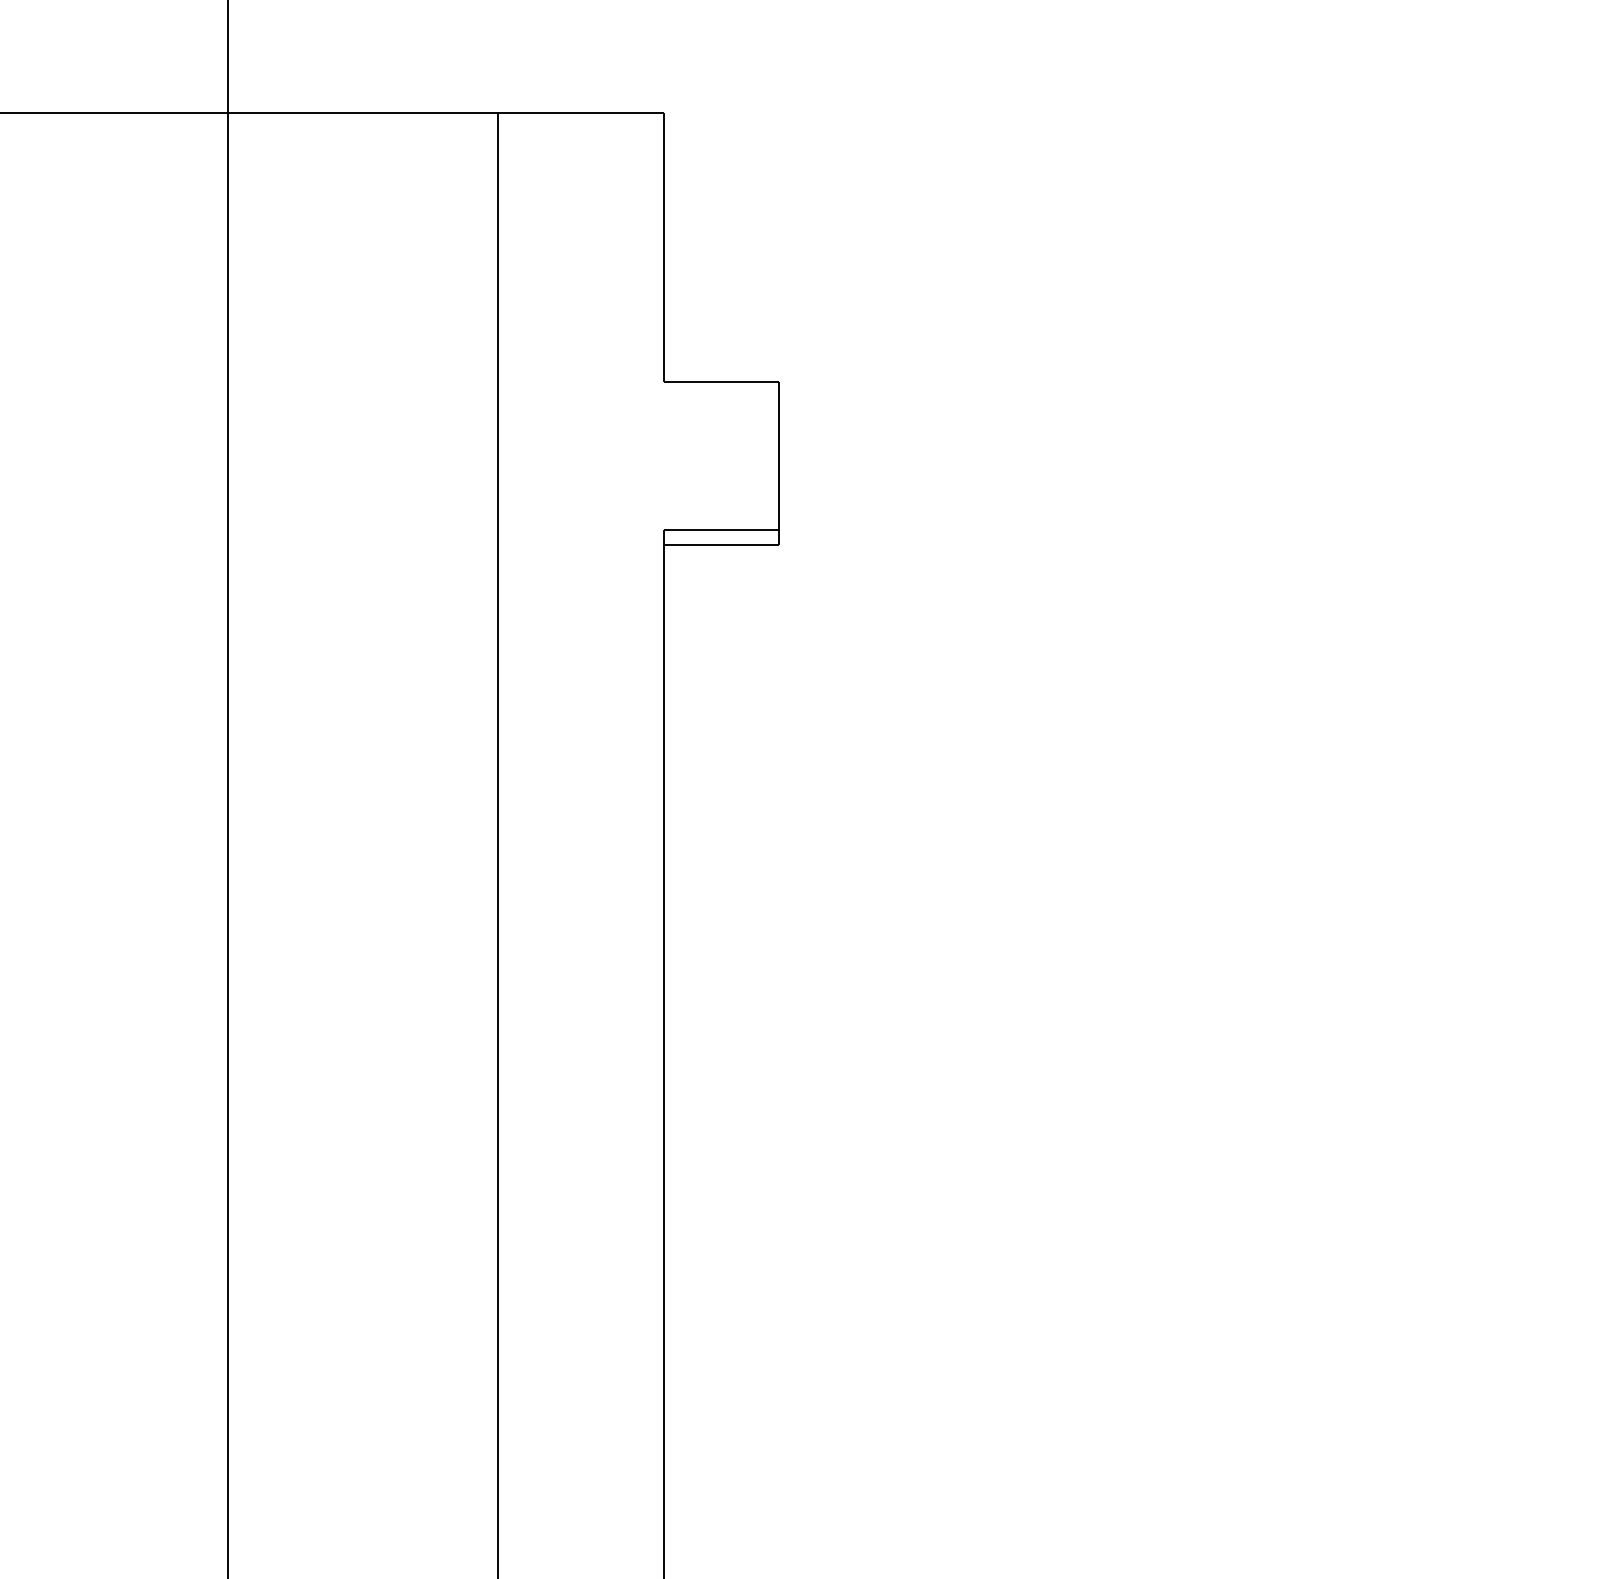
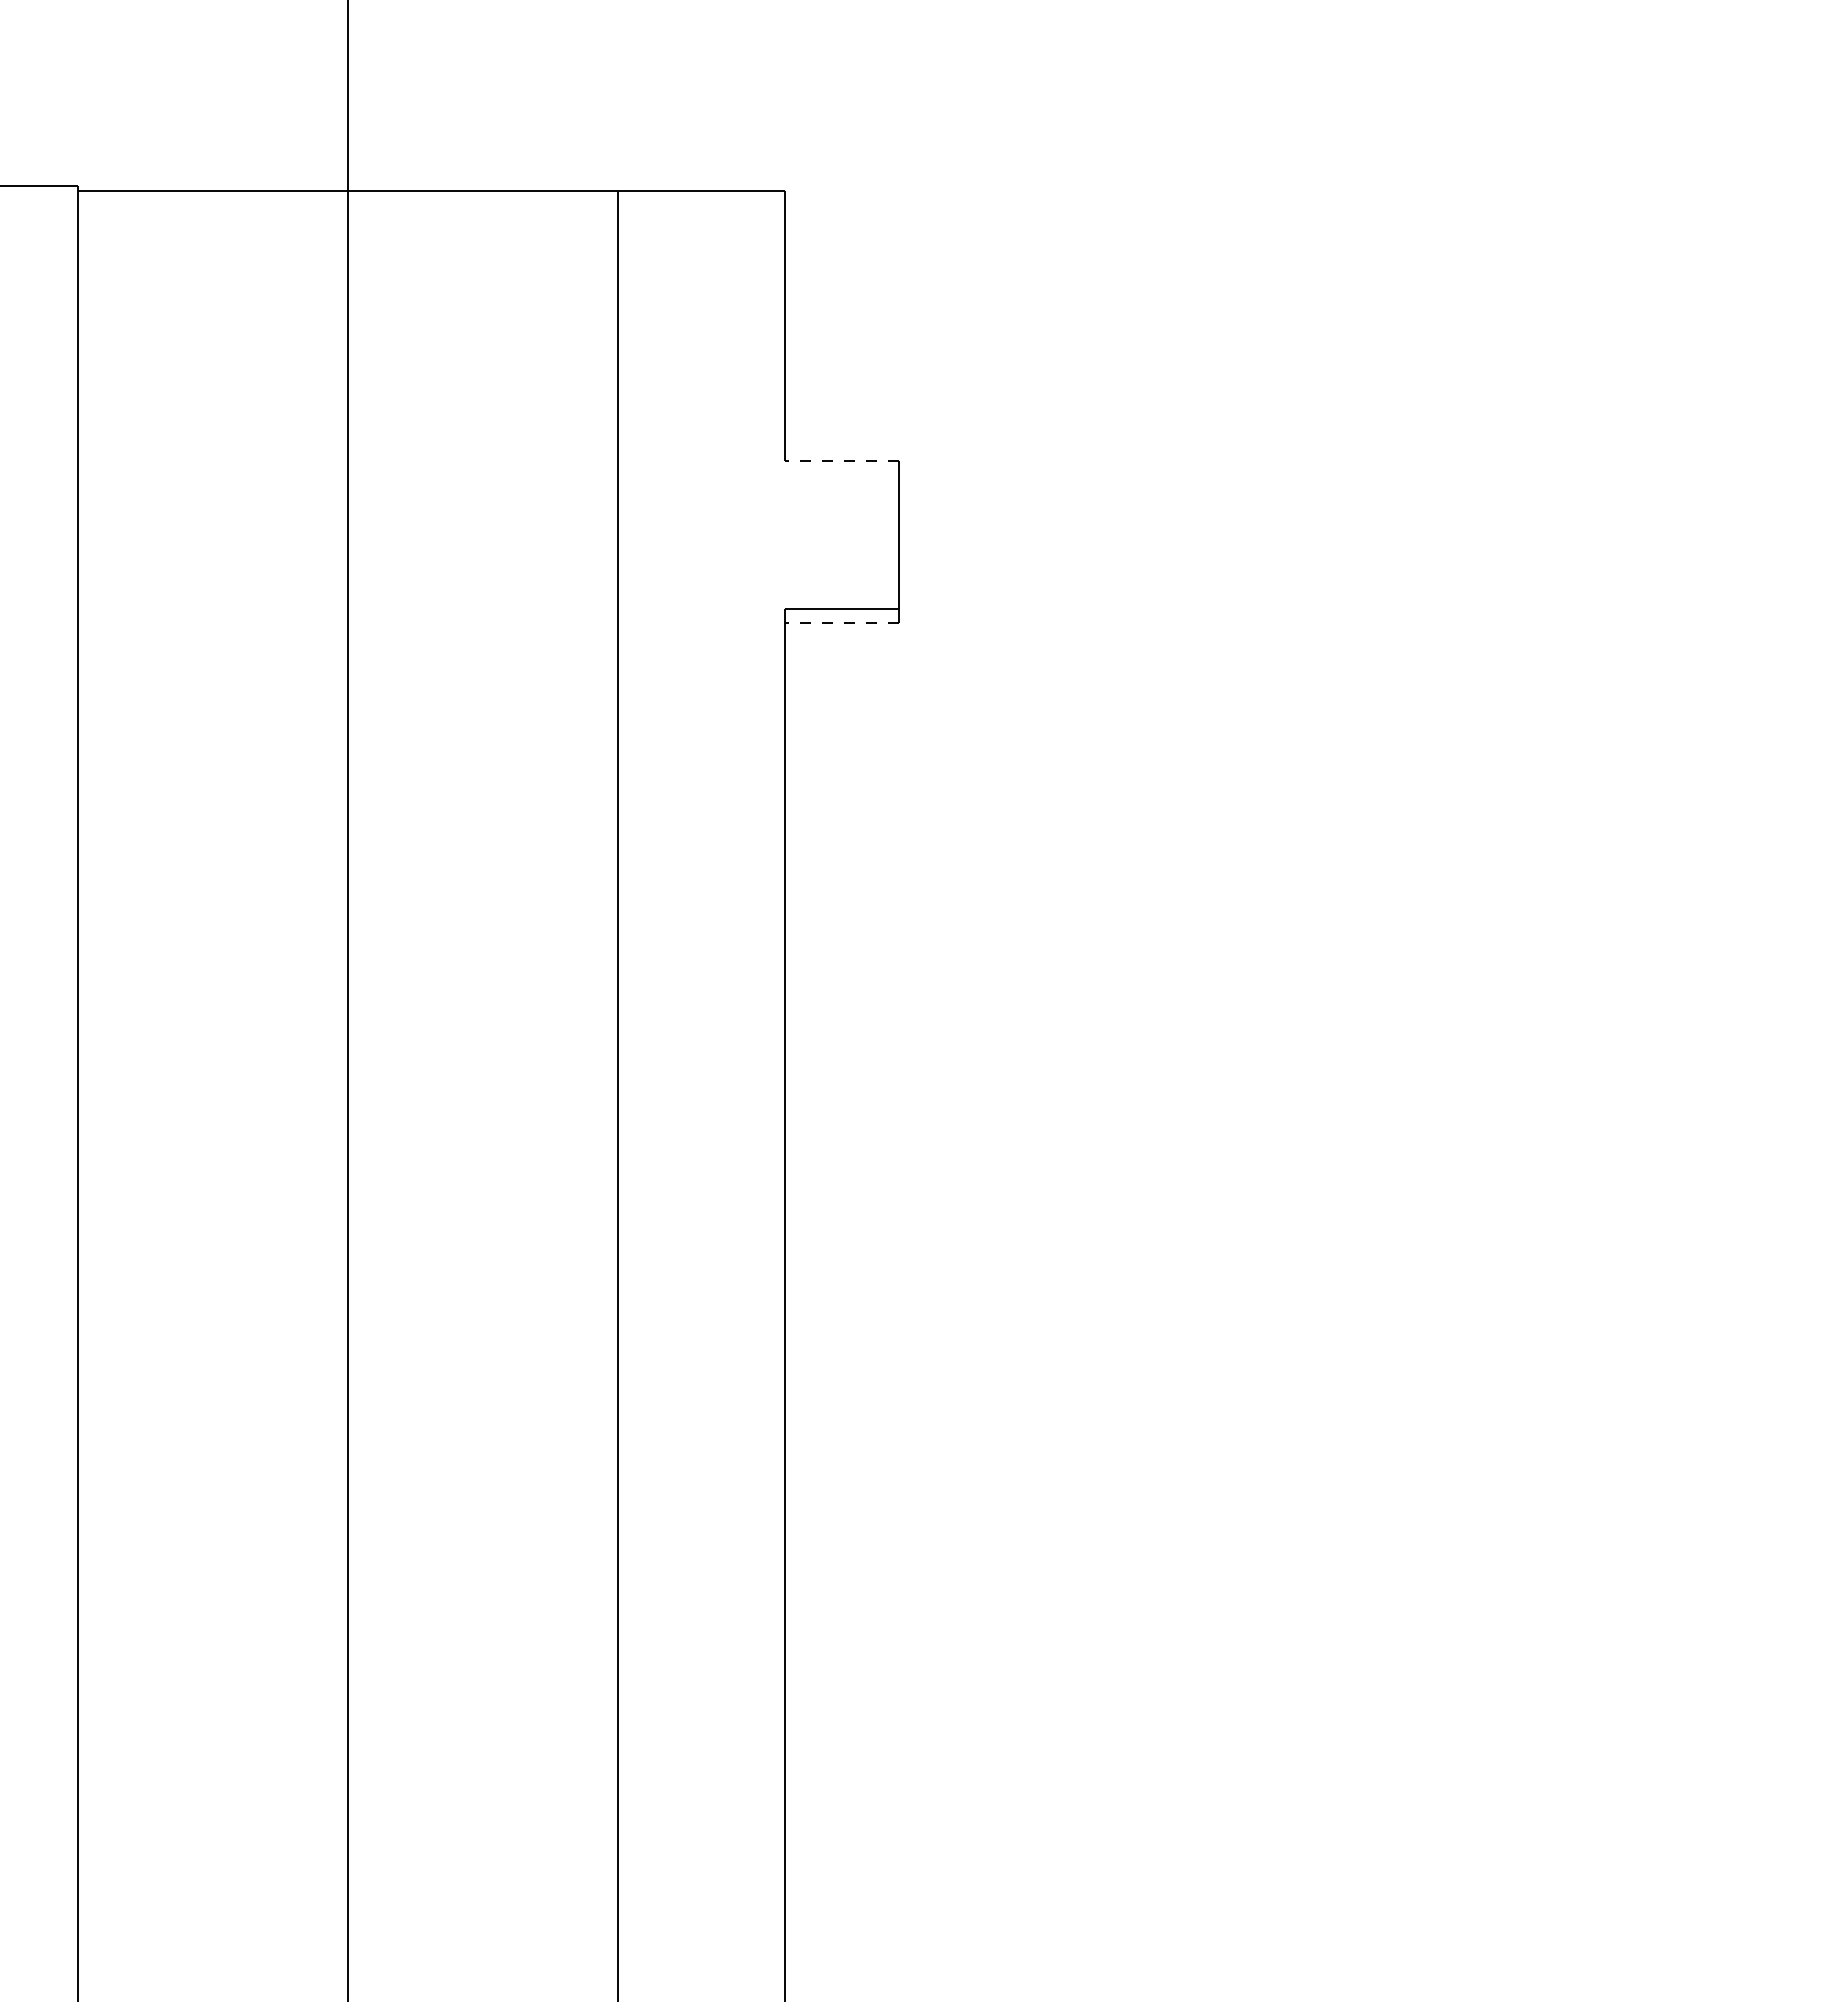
line: (721, 382) -> (841, 461), solid -> dashed
line: (721, 544) -> (841, 623), solid -> dashed

